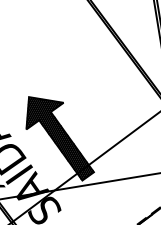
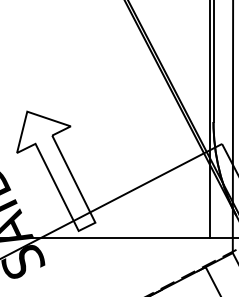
hatch: (57, 138) -> (55, 171), removed

